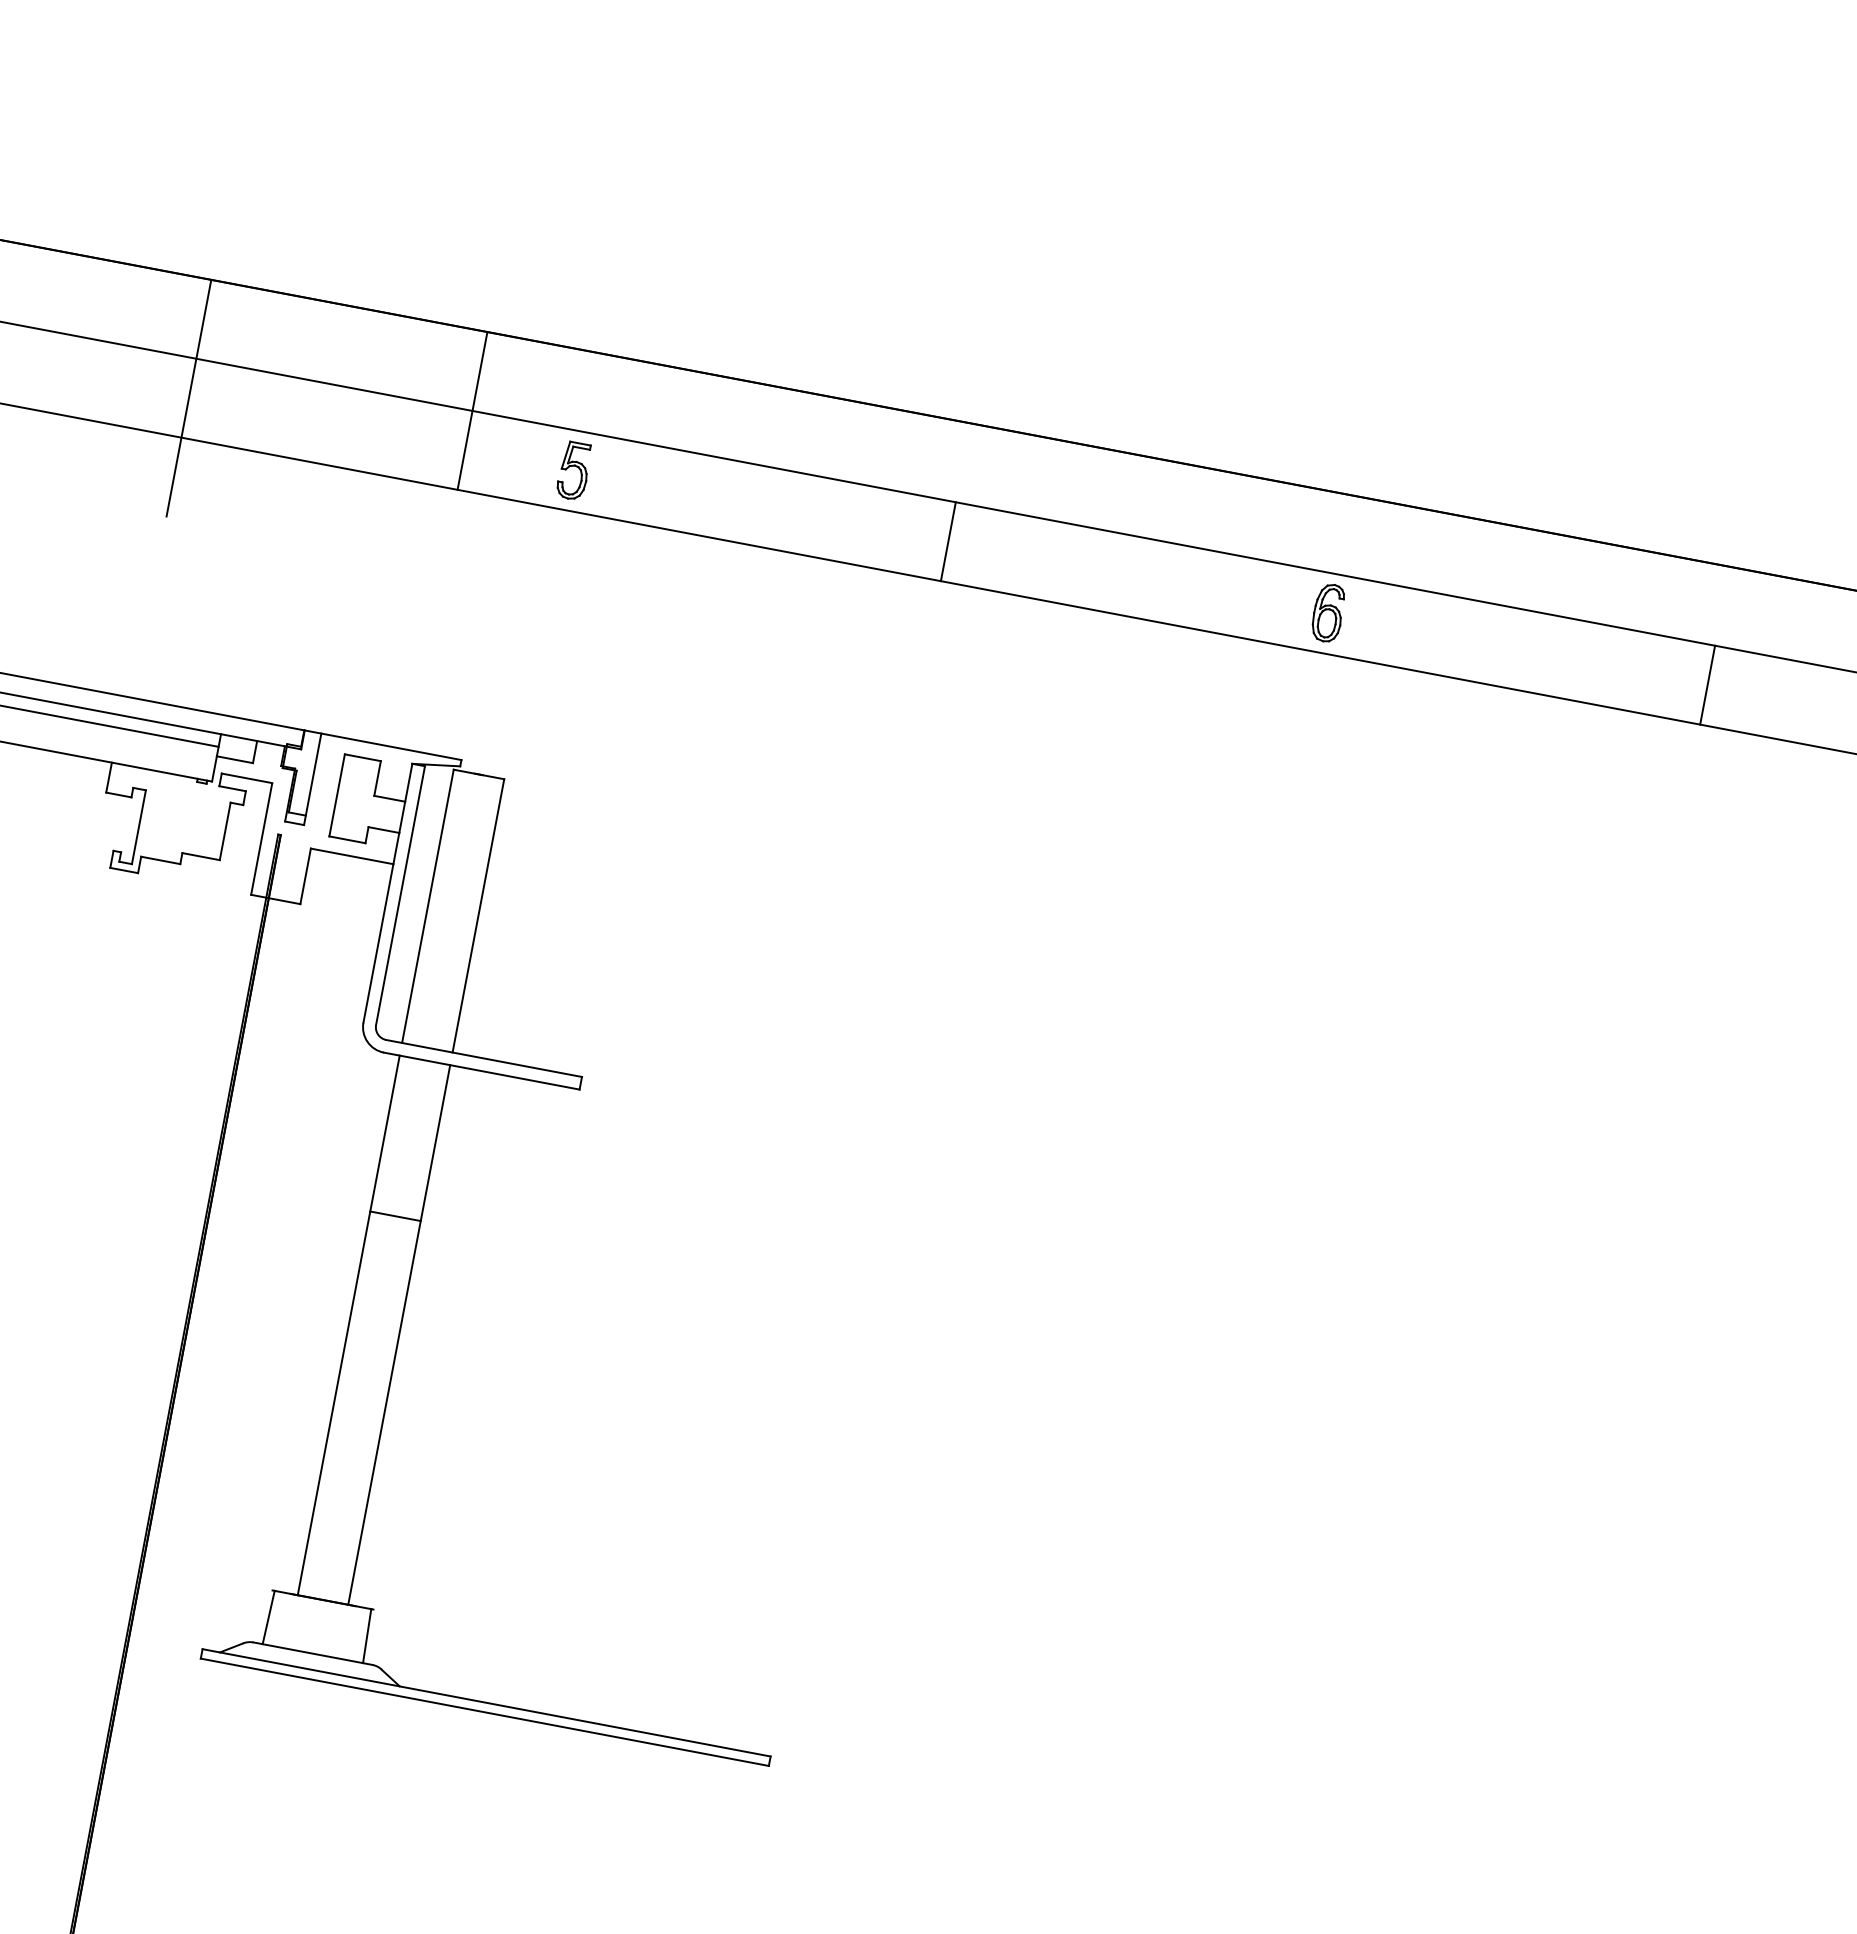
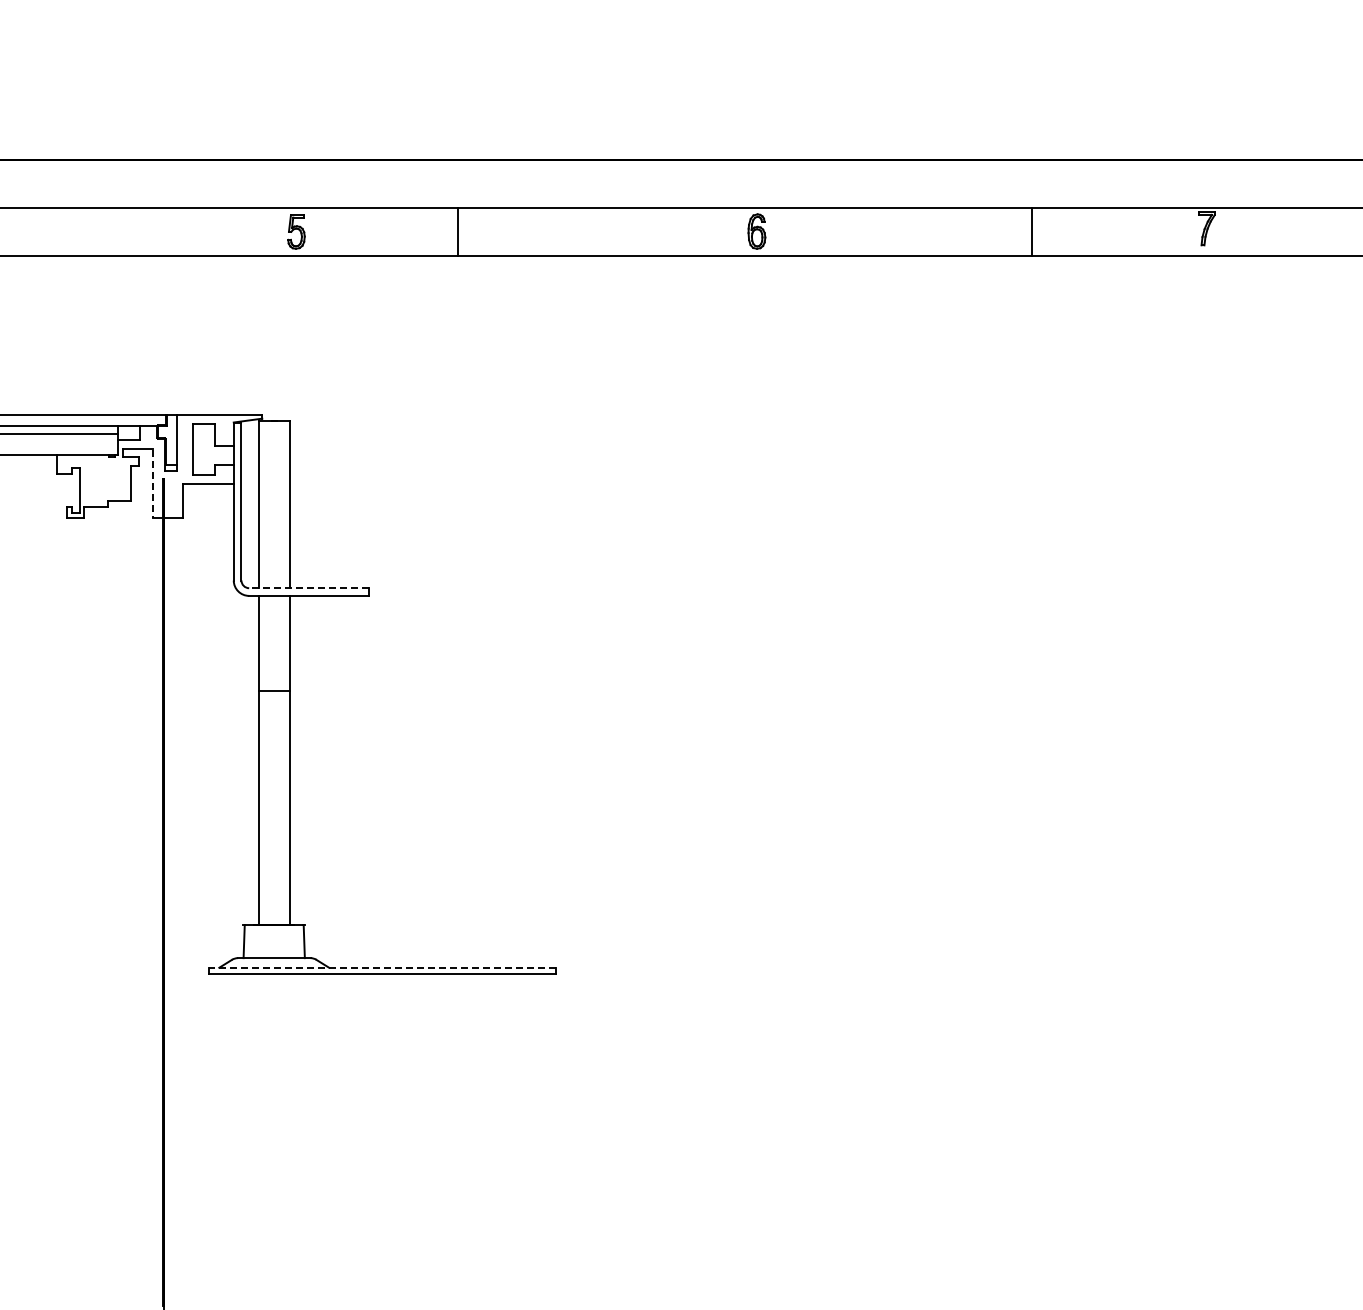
line: (189, 397) -> (61, 231), removed
line: (471, 410) -> (229, 207), removed
line: (947, 540) -> (457, 231), moved
line: (1707, 684) -> (1031, 231), moved
line: (262, 838) -> (153, 483), solid -> dashed
line: (483, 1058) -> (308, 588), solid -> dashed
line: (485, 1702) -> (381, 967), solid -> dashed

